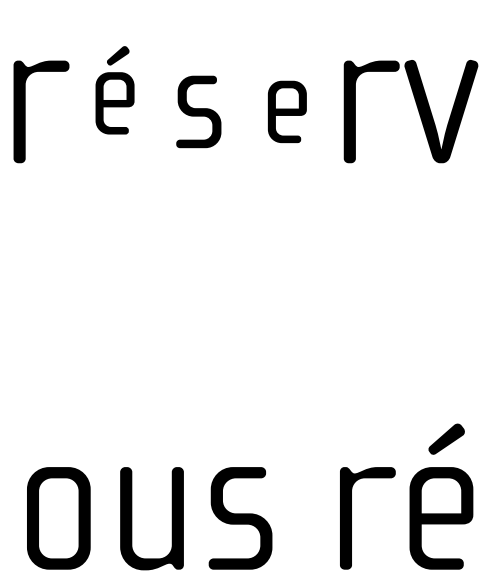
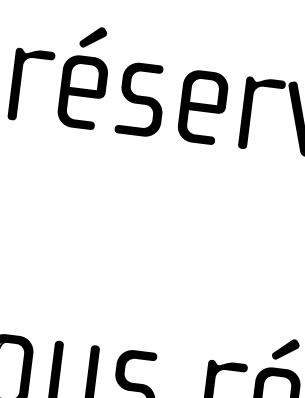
part: (114, 90) -> (84, 77), size x1.67
part: (198, 111) -> (141, 99), size x1.43
part: (287, 111) -> (203, 107), size x1.67

